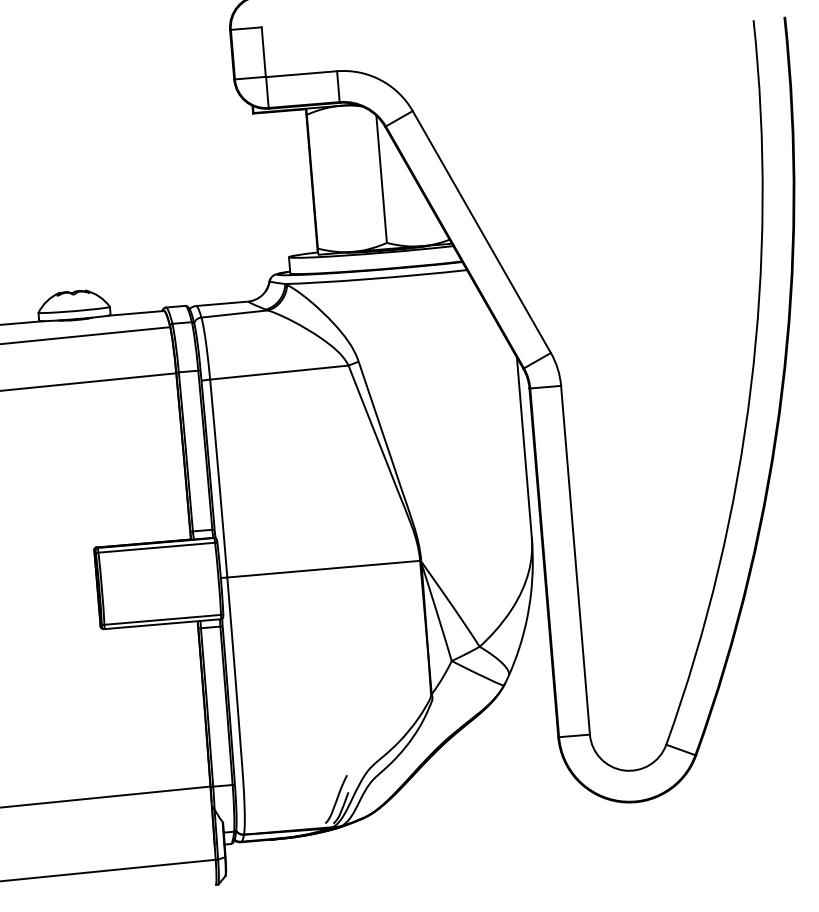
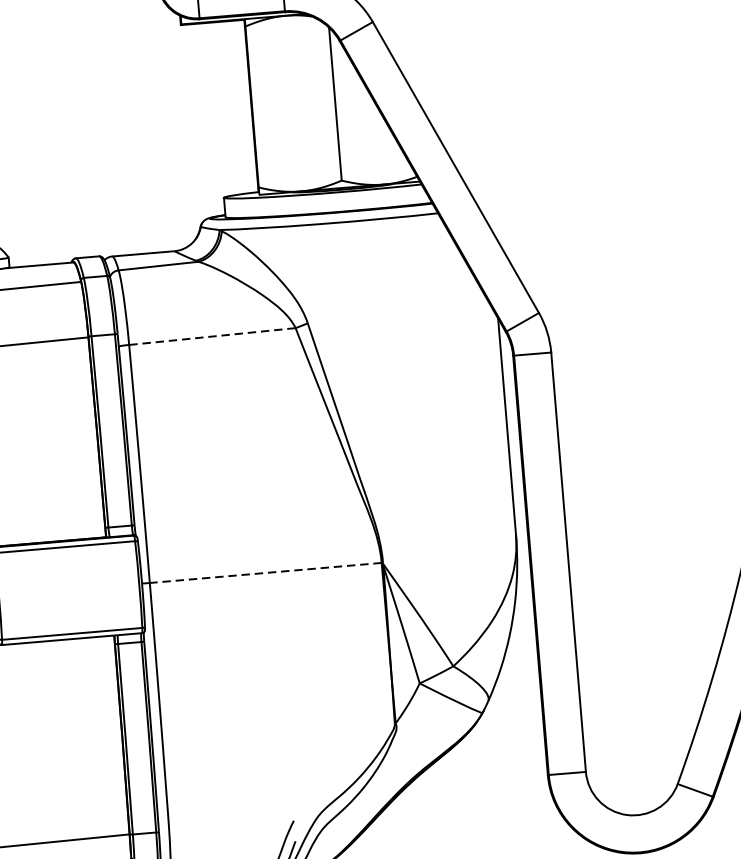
line: (279, 372) -> (212, 336), solid -> dashed
line: (323, 569) -> (265, 573), solid -> dashed

